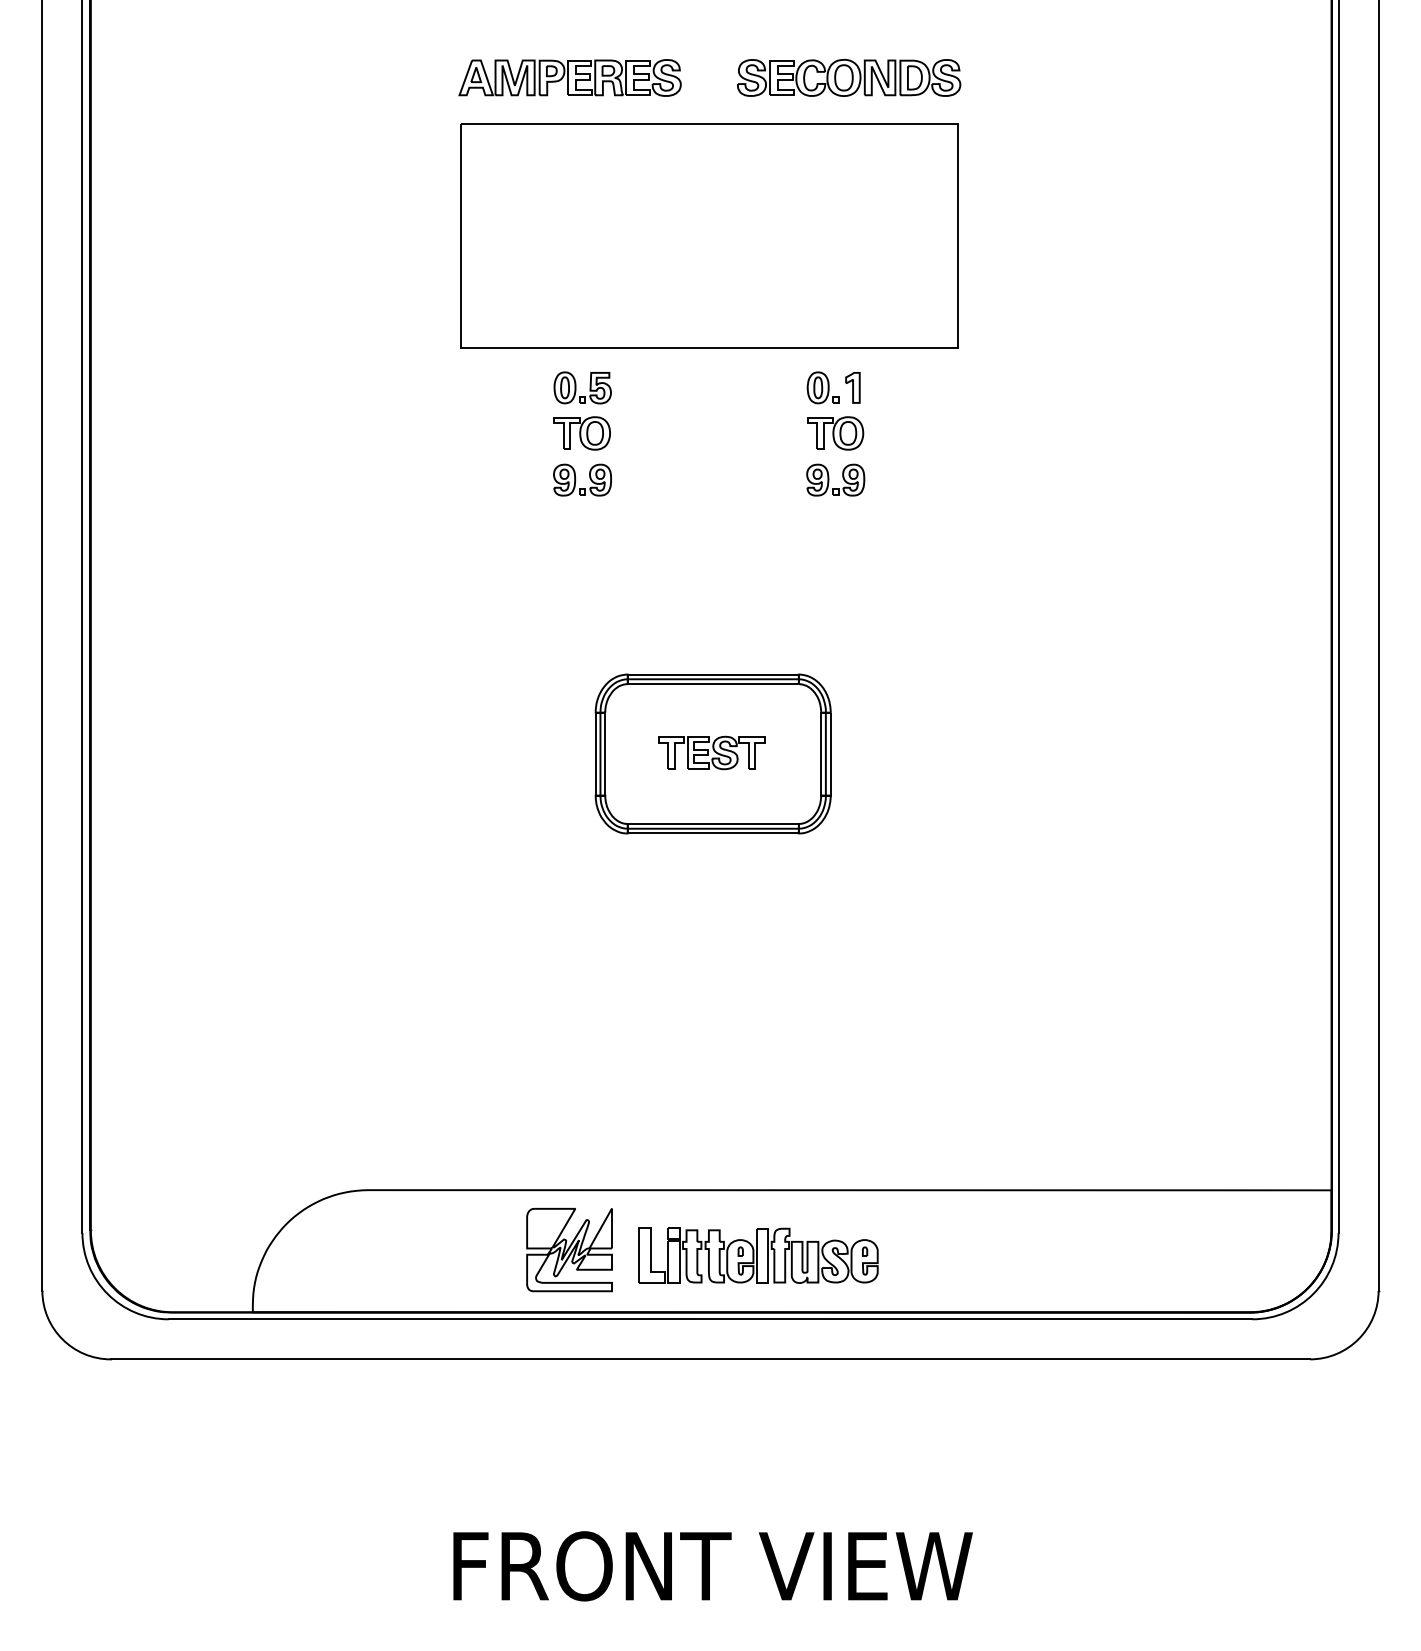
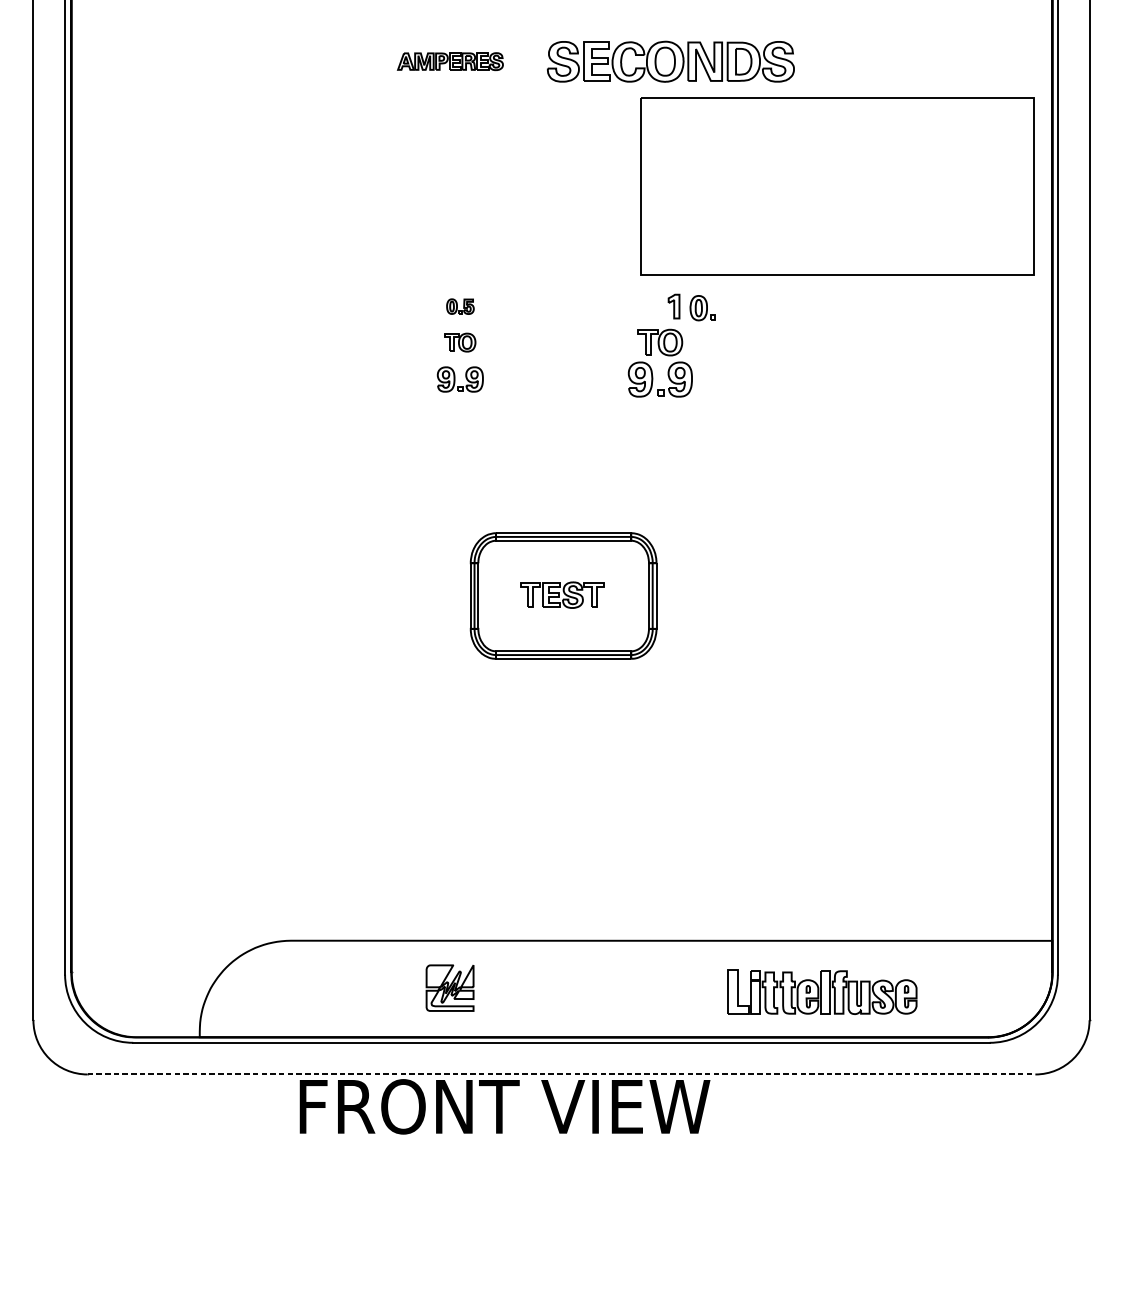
part: (569, 77) -> (450, 61), size x0.6
part: (849, 77) -> (671, 61), size x1.4
part: (709, 235) -> (837, 186), moved
part: (582, 387) -> (460, 306), size x0.6
part: (822, 387) -> (702, 307), moved
part: (581, 433) -> (459, 342), size x0.7
part: (835, 479) -> (660, 379), size x1.4
part: (569, 1250) -> (450, 988), size x0.7
part: (758, 1255) -> (822, 992), moved
line: (710, 1359) -> (561, 1074), solid -> dashed
text: (712, 1566) -> (504, 1106), moved

